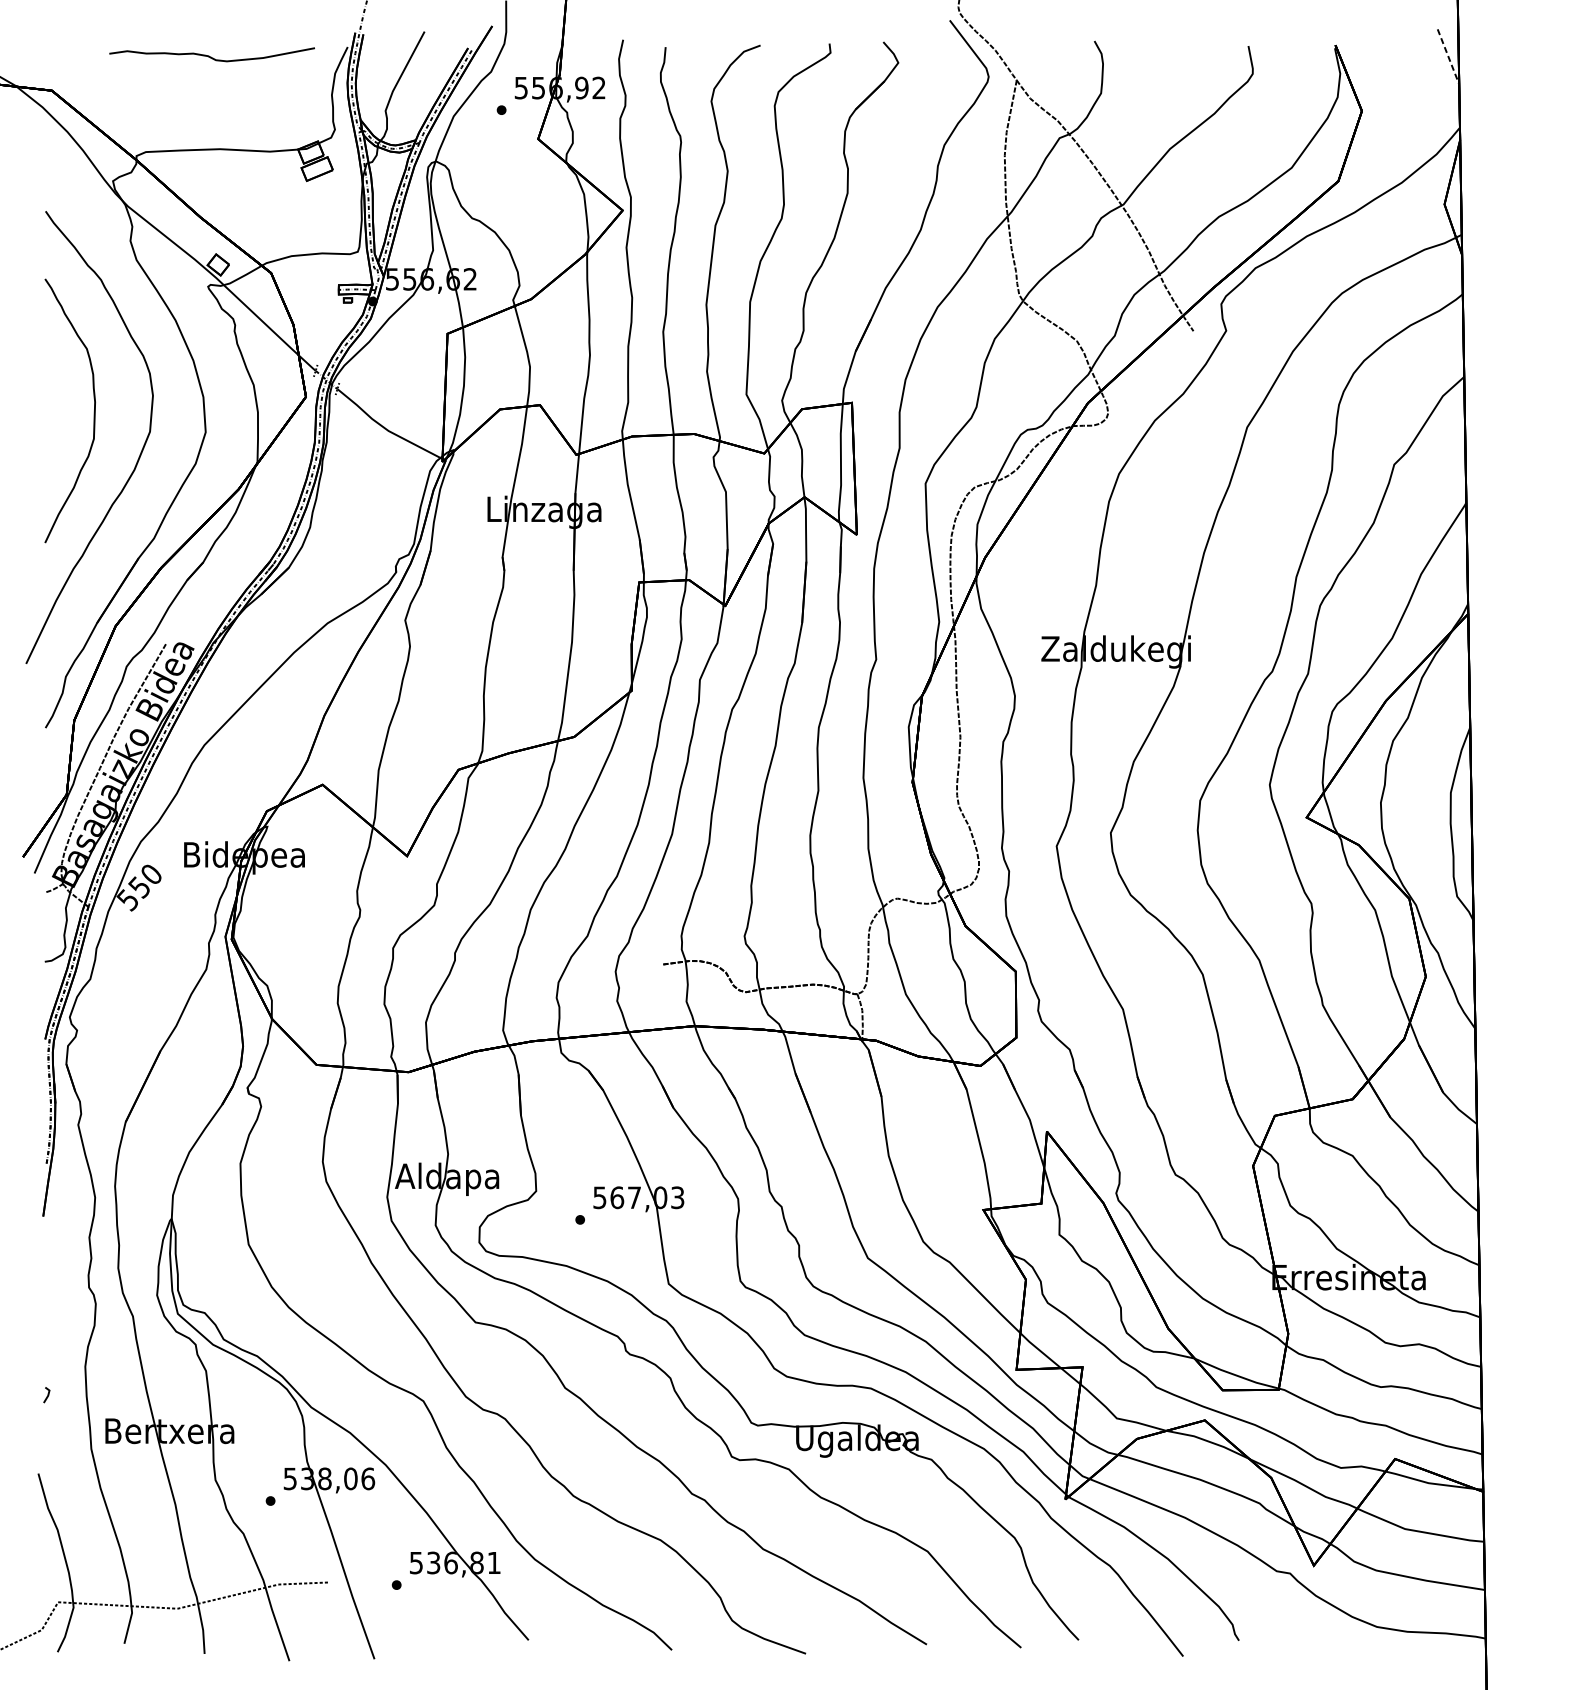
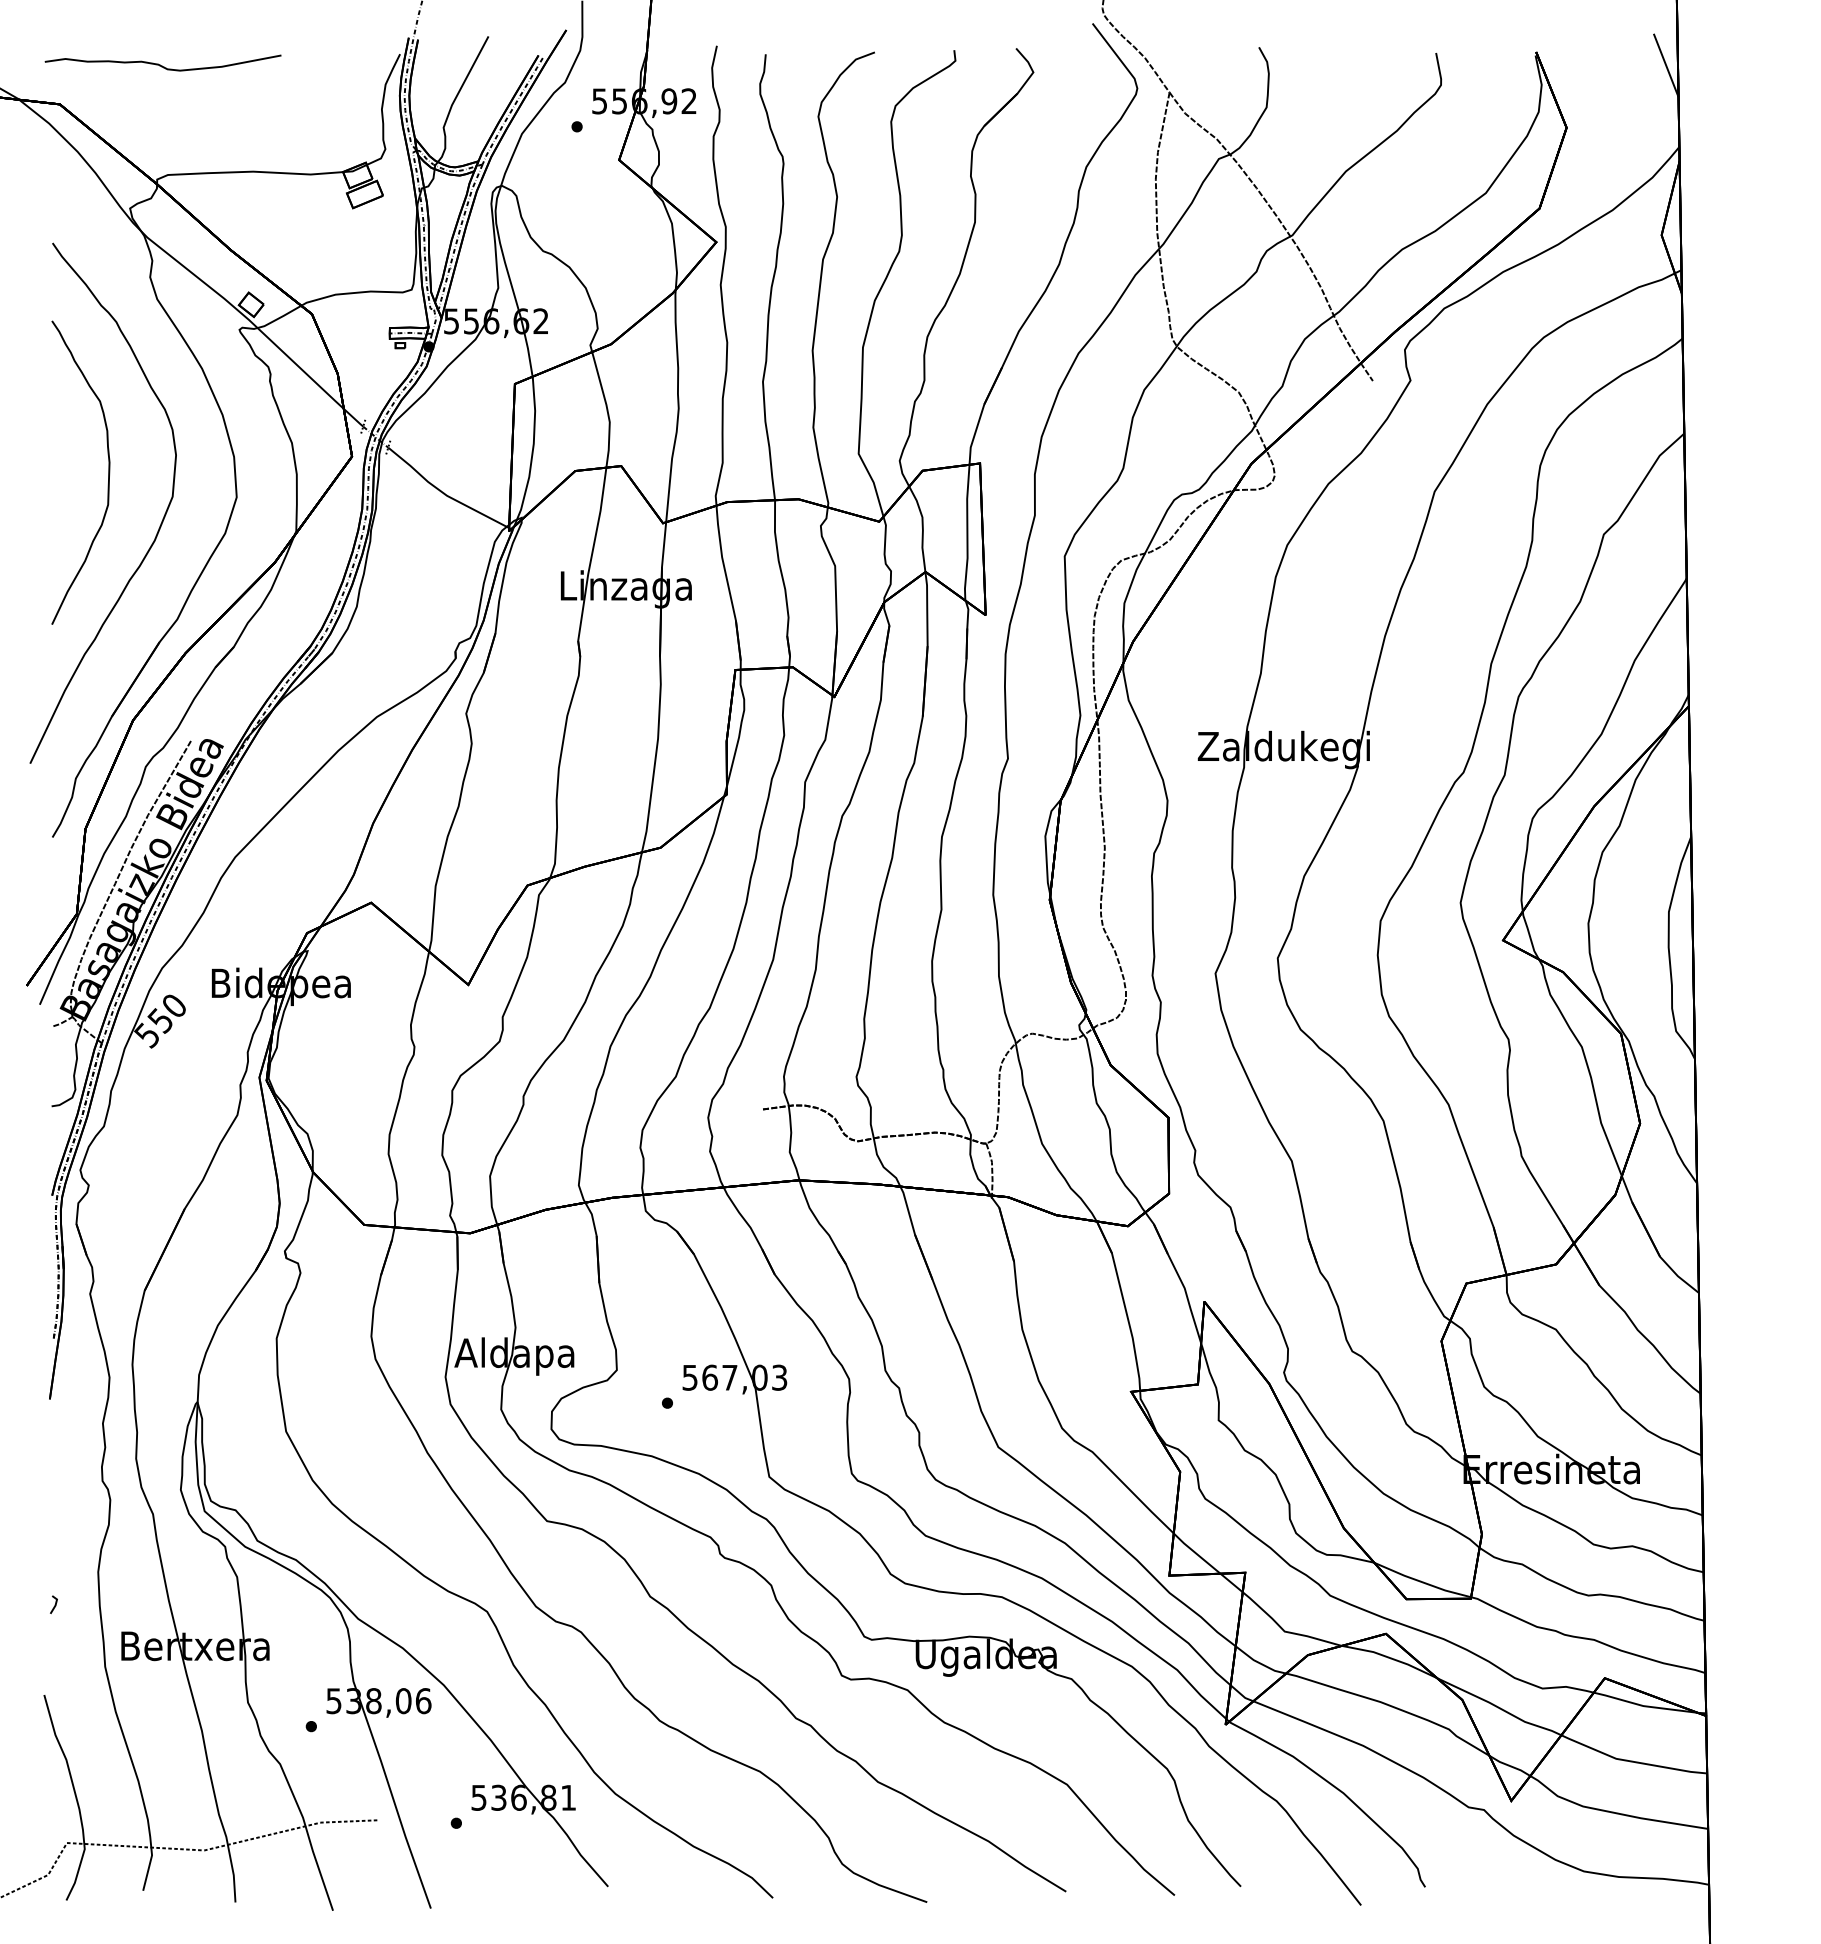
curve: (209, 56) -> (160, 64), moved
line: (1448, 56) -> (1666, 65), dashed -> solid

